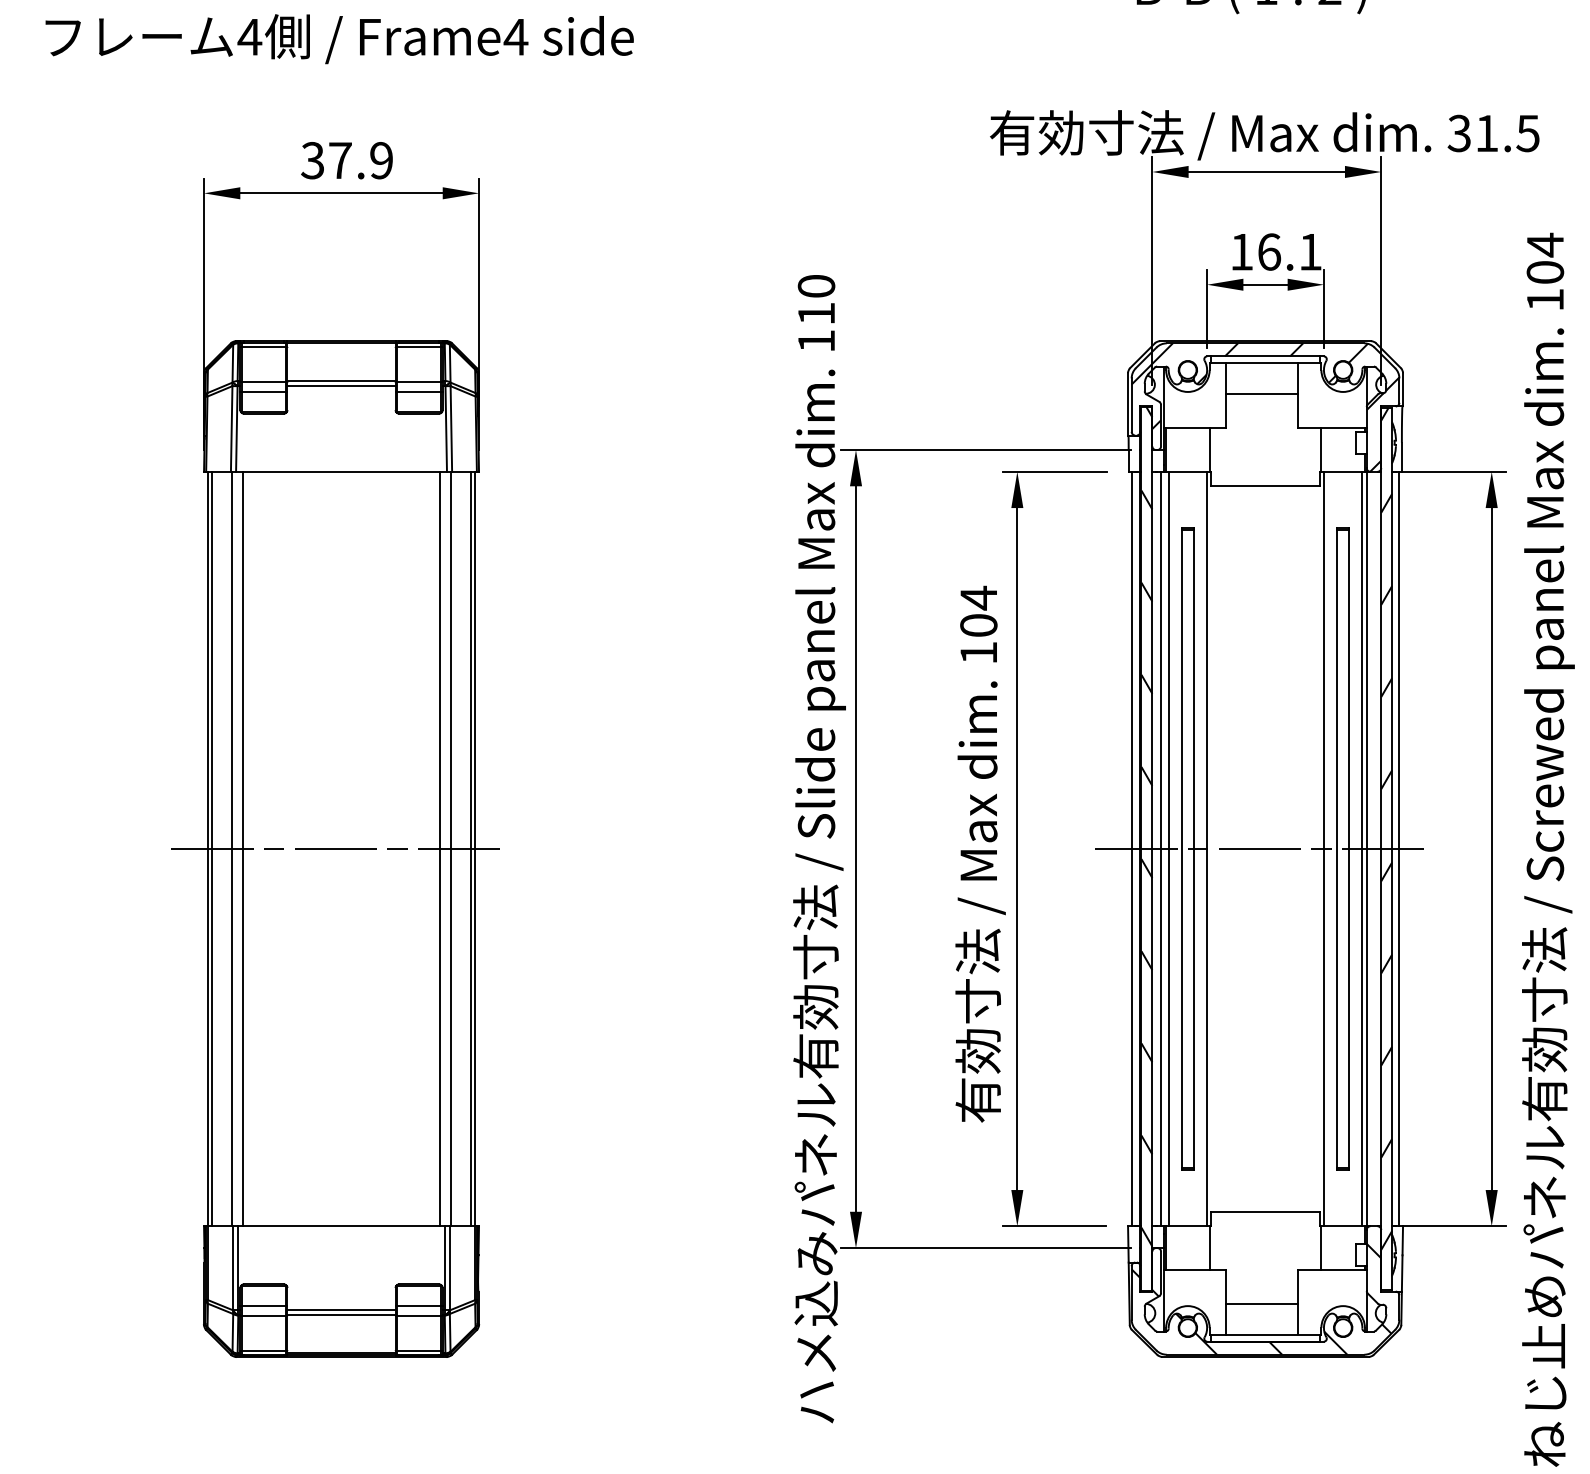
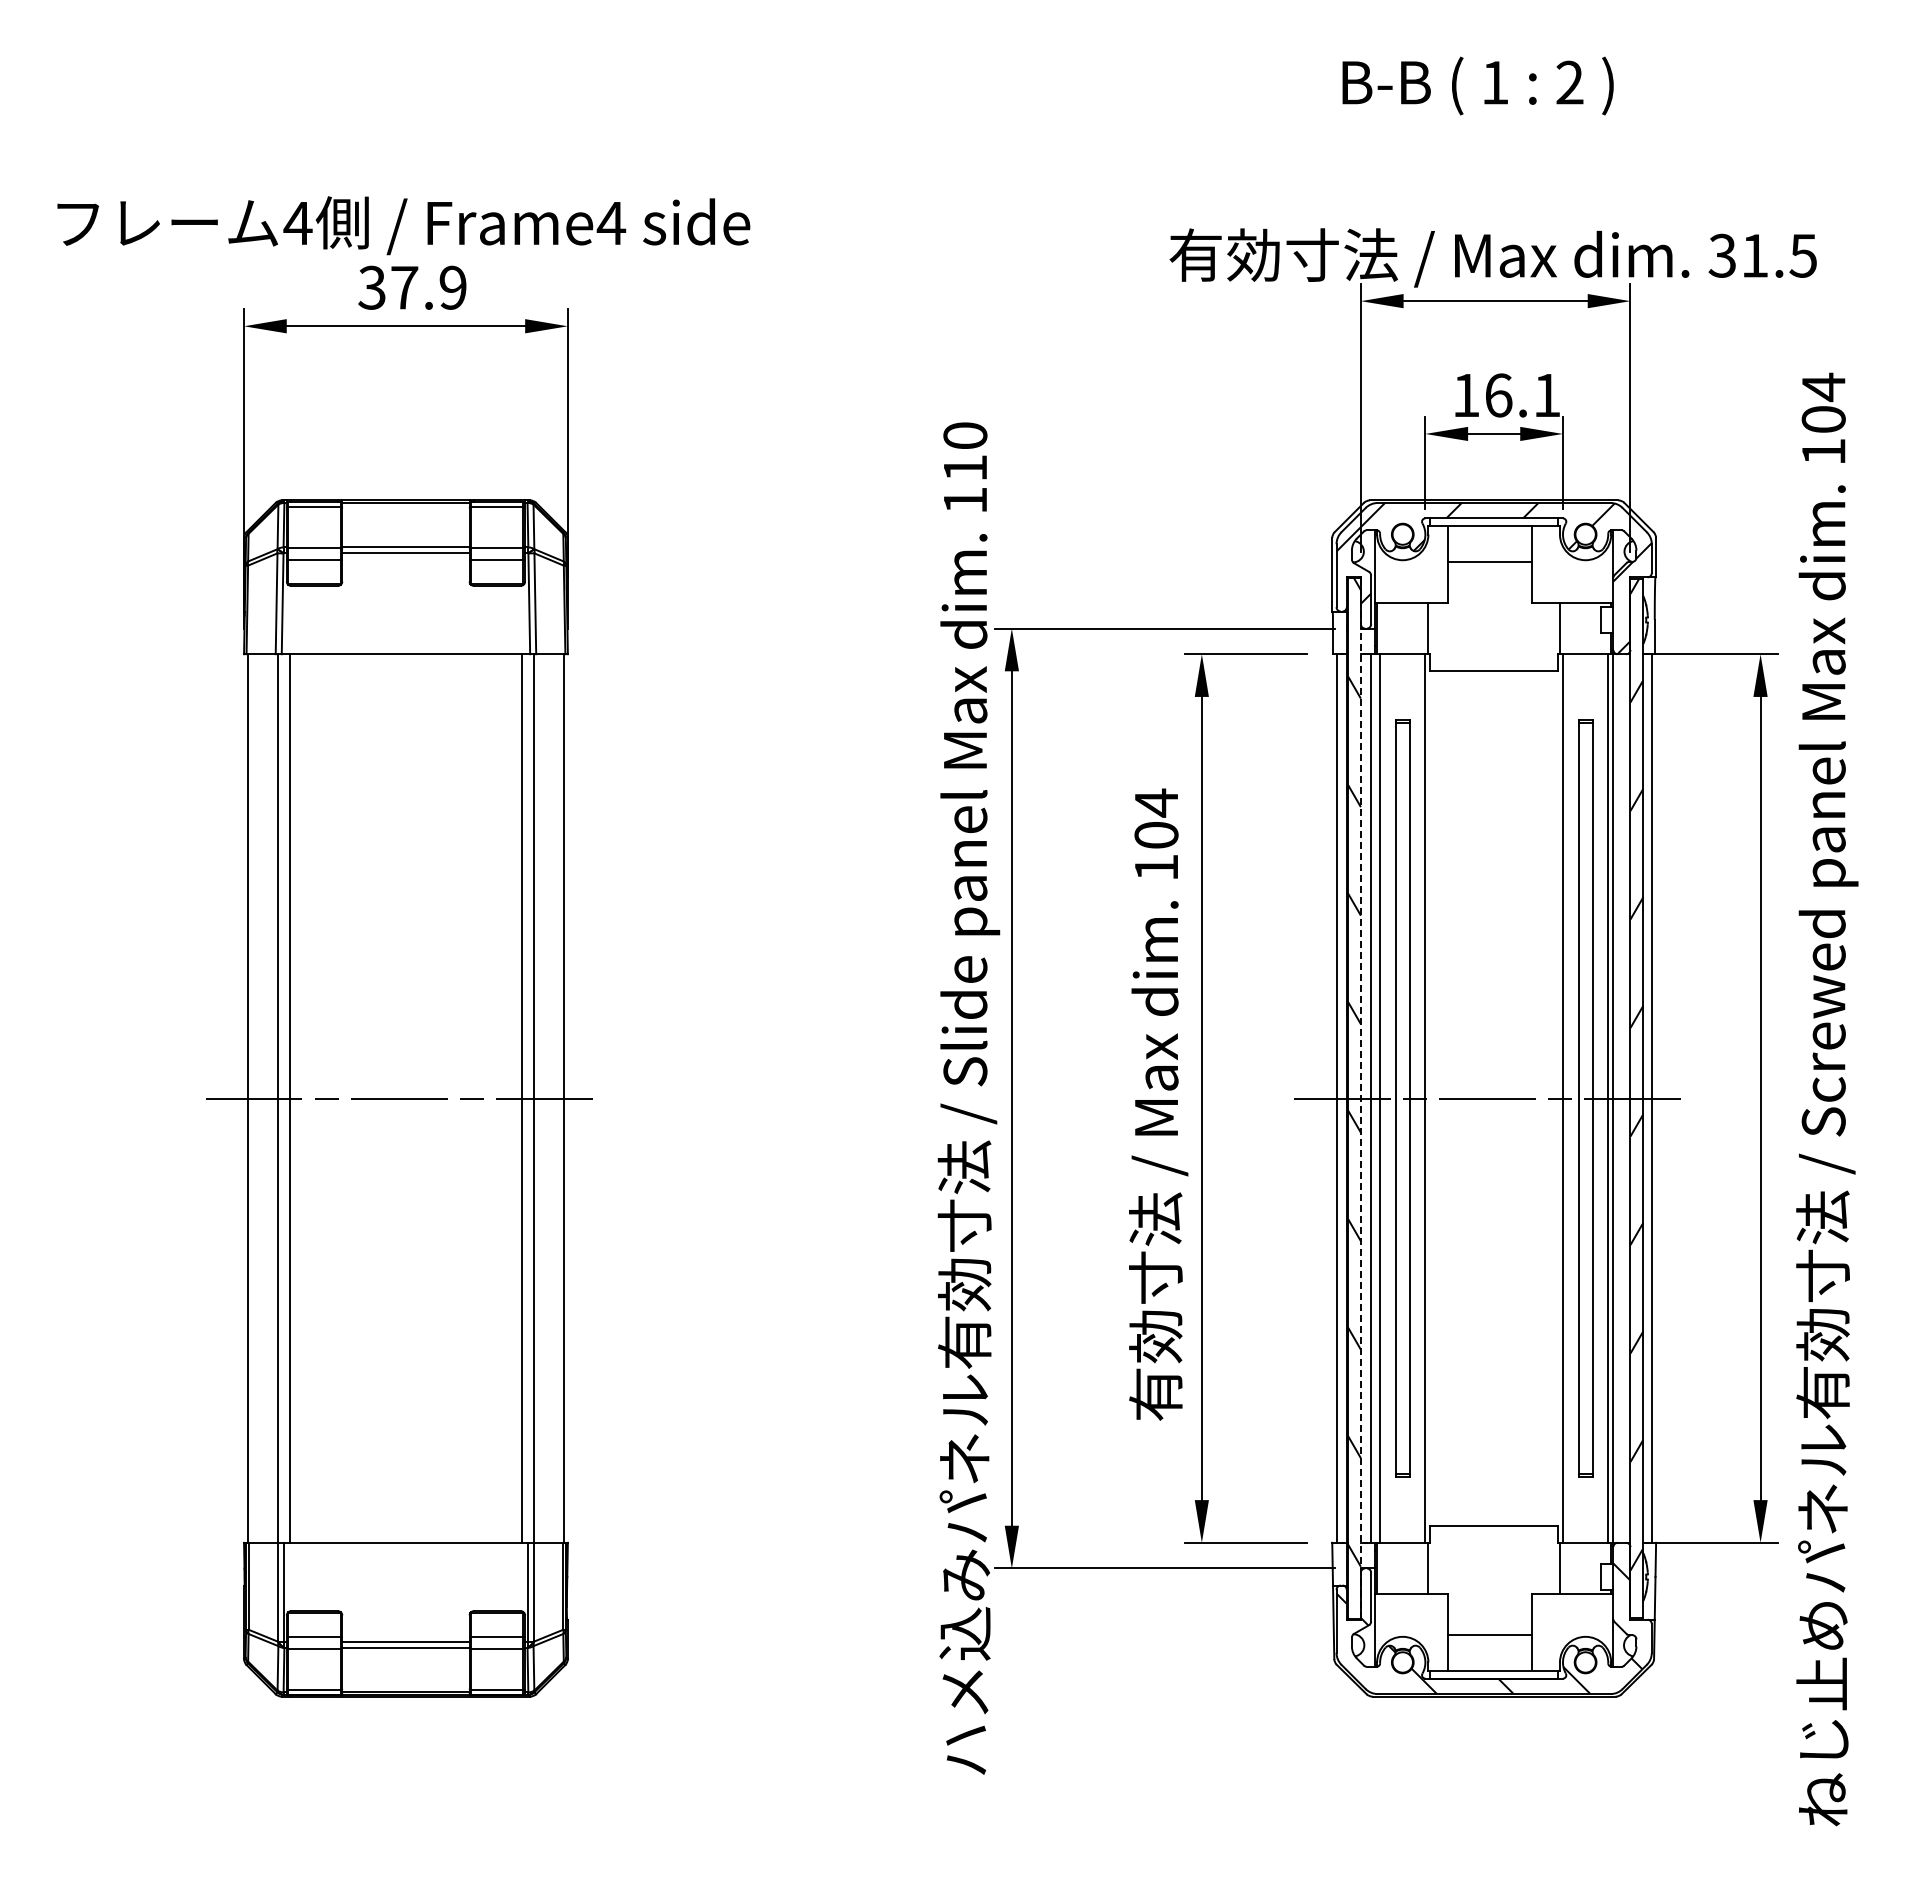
text: (339, 38) -> (403, 225), moved
line: (212, 849) -> (253, 1098), removed
line: (471, 849) -> (558, 1098), removed
line: (1152, 849) -> (1360, 1098), solid -> dashed

